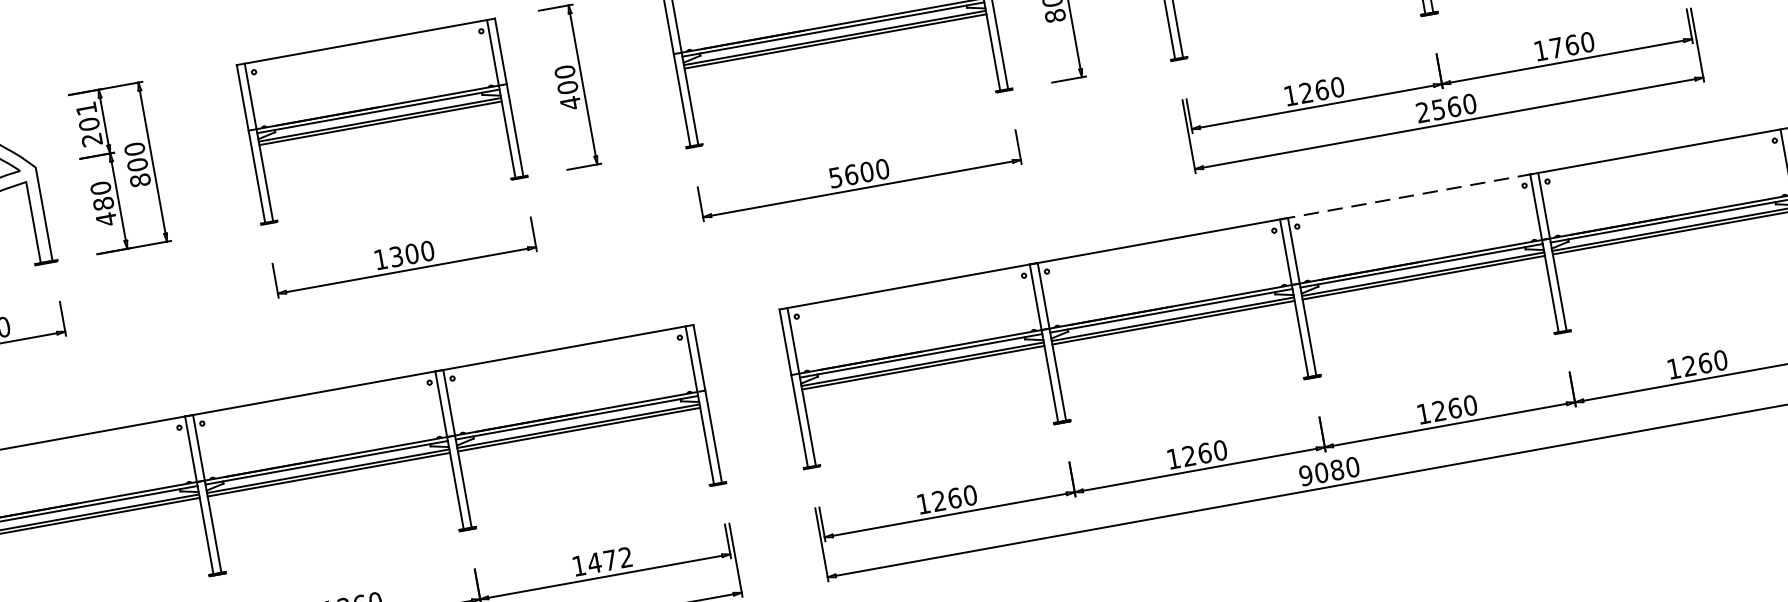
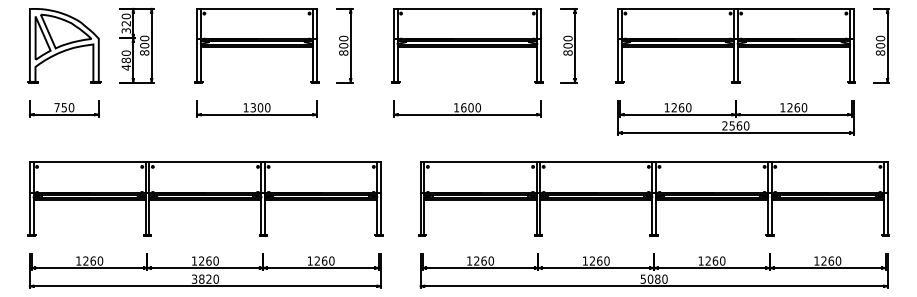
text: (1555, 47) -> (789, 107), 1760 -> 1260
text: (569, 102) -> (343, 52), 400 -> 800
text: (87, 124) -> (125, 23), 201 -> 320
text: (835, 177) -> (456, 107), 5600 -> 1600
line: (1410, 196) -> (712, 162), dashed -> solid
text: (1306, 473) -> (643, 278), 9080 -> 5080
text: (609, 559) -> (324, 260), 1472 -> 1260

